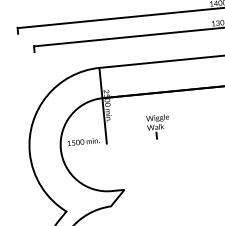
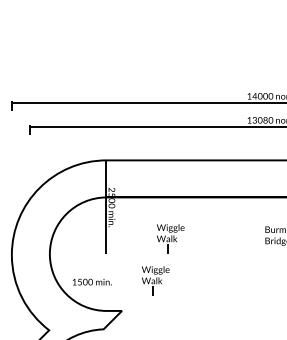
text: (83, 141) -> (92, 281), moved
part: (149, 162) -> (155, 280), added

